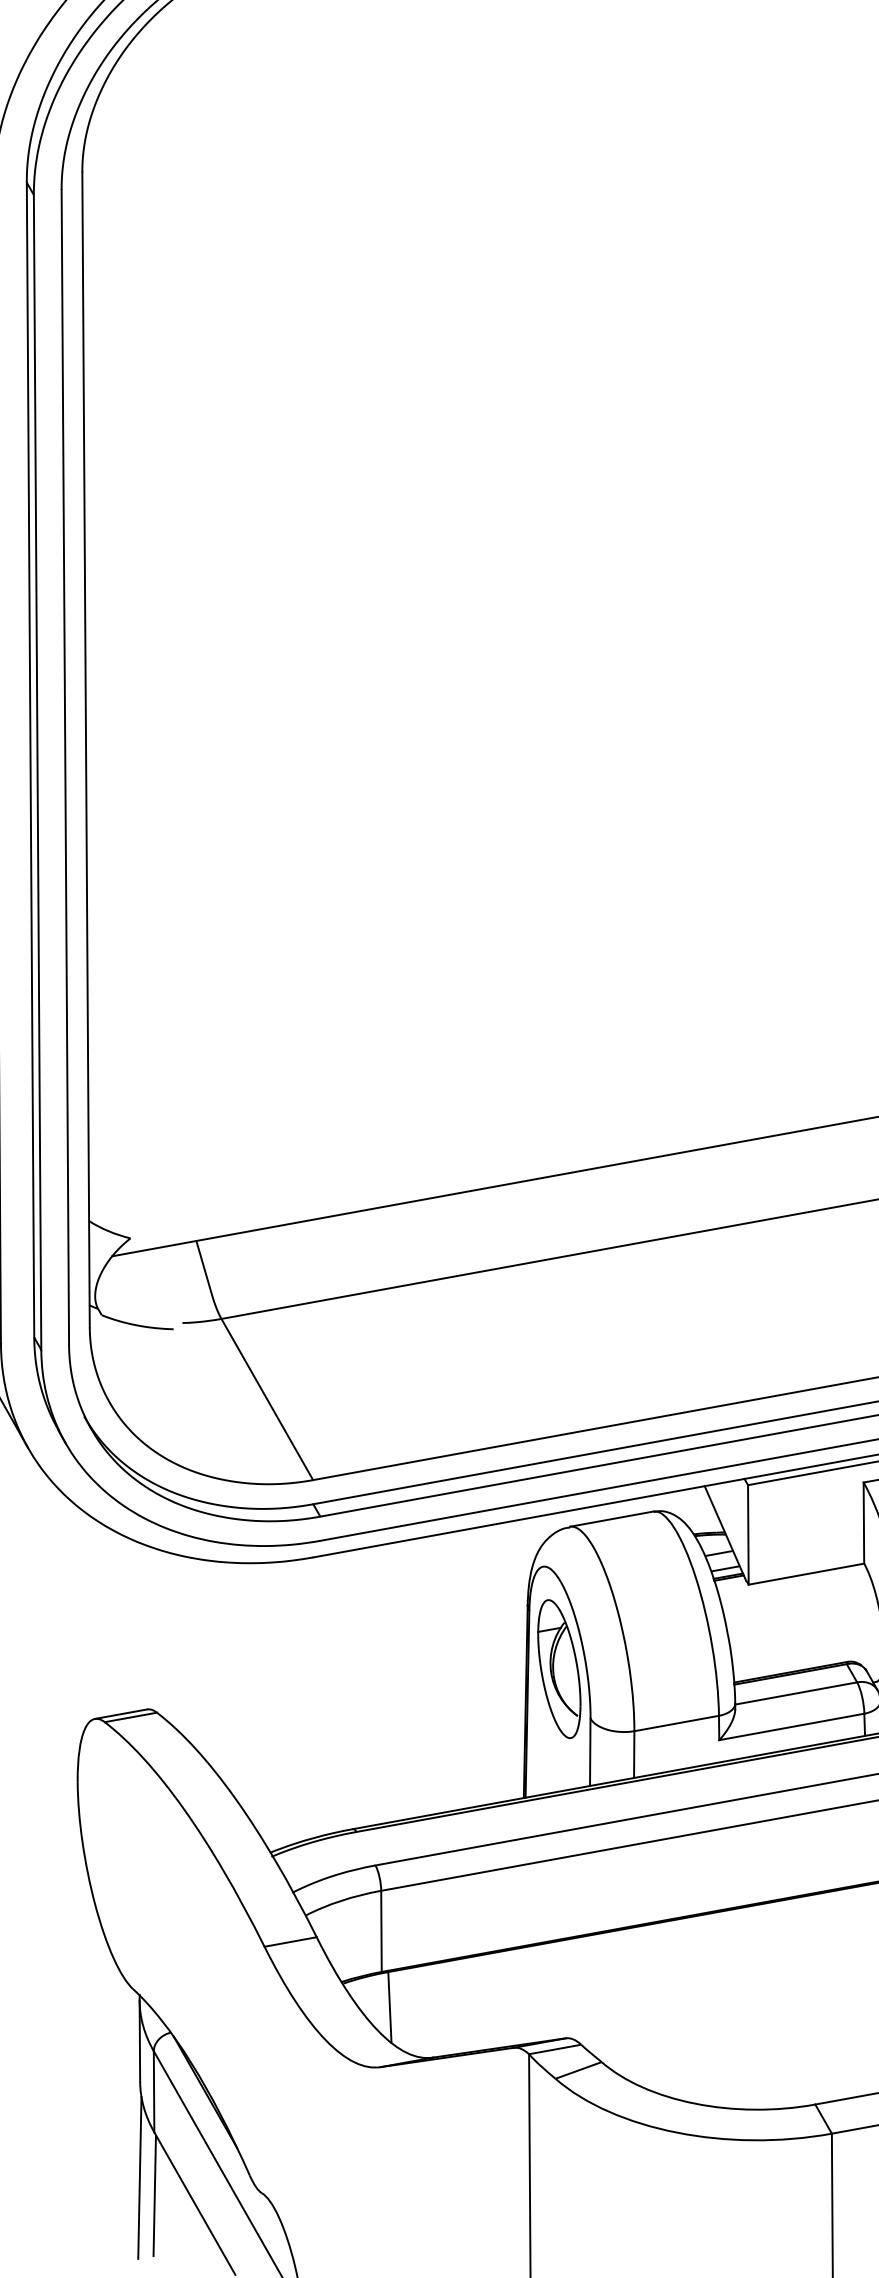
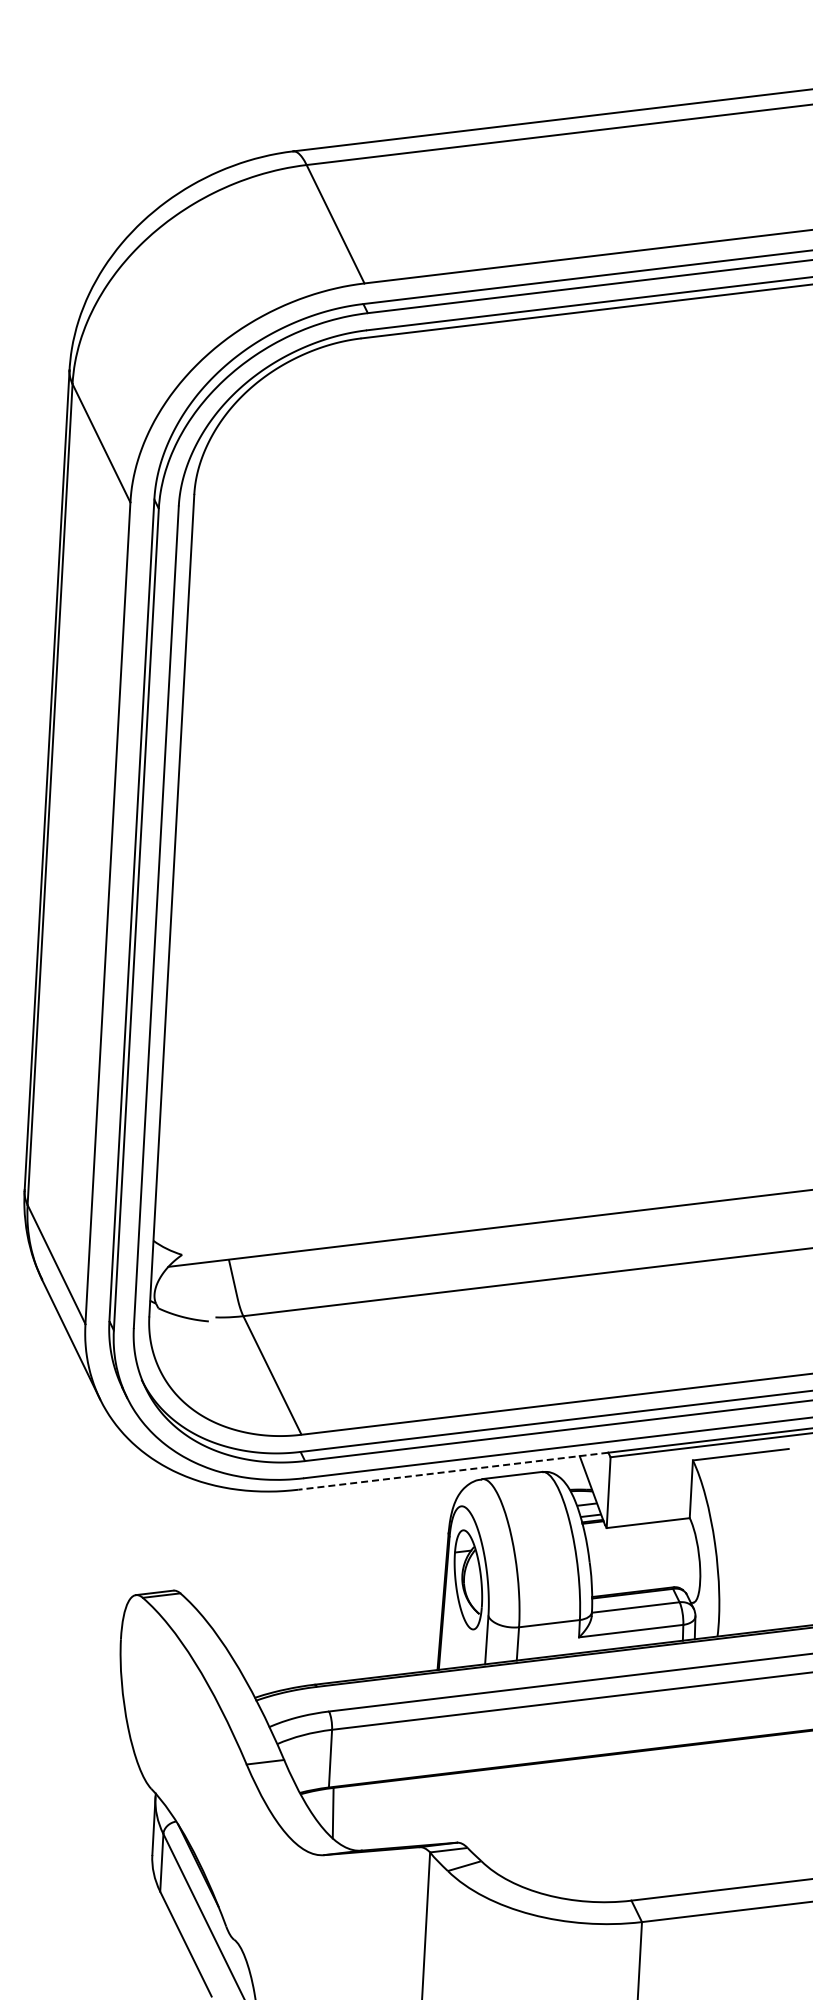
line: (527, 1518) -> (452, 1471), solid -> dashed
line: (139, 2178) -> (147, 1923), removed
line: (154, 2195) -> (157, 1936), removed

